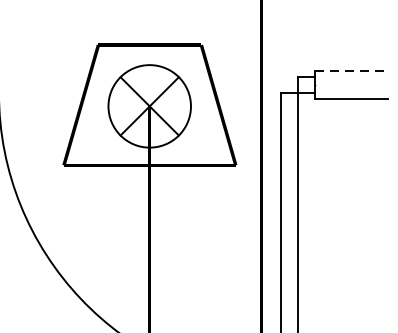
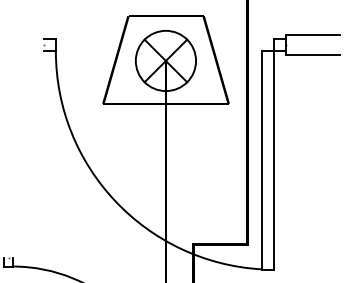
line: (350, 71) -> (312, 35), dashed -> solid

